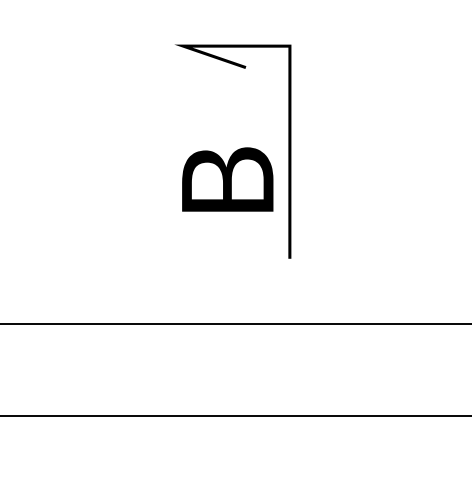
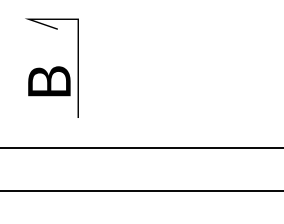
text: (232, 149) -> (51, 67), moved

